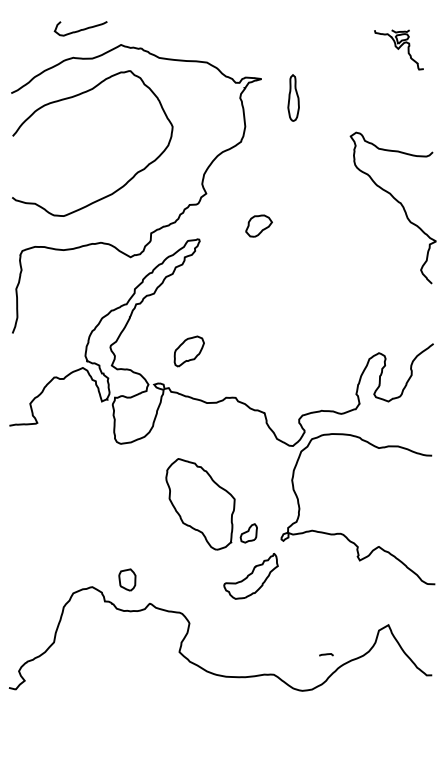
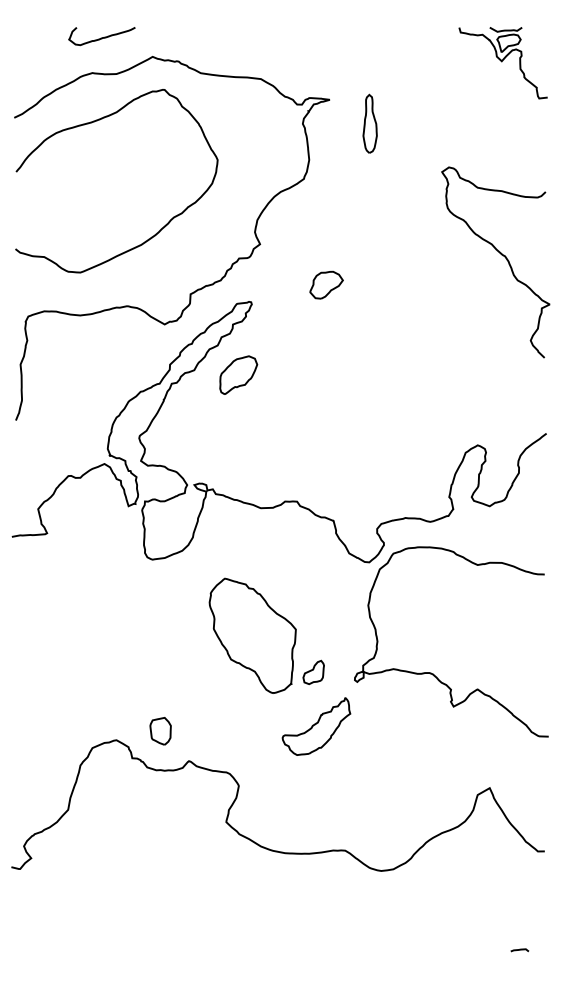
part: (398, 49) -> (502, 62), size x1.43
part: (188, 351) -> (237, 375), moved
curve: (326, 654) -> (519, 949), moved

